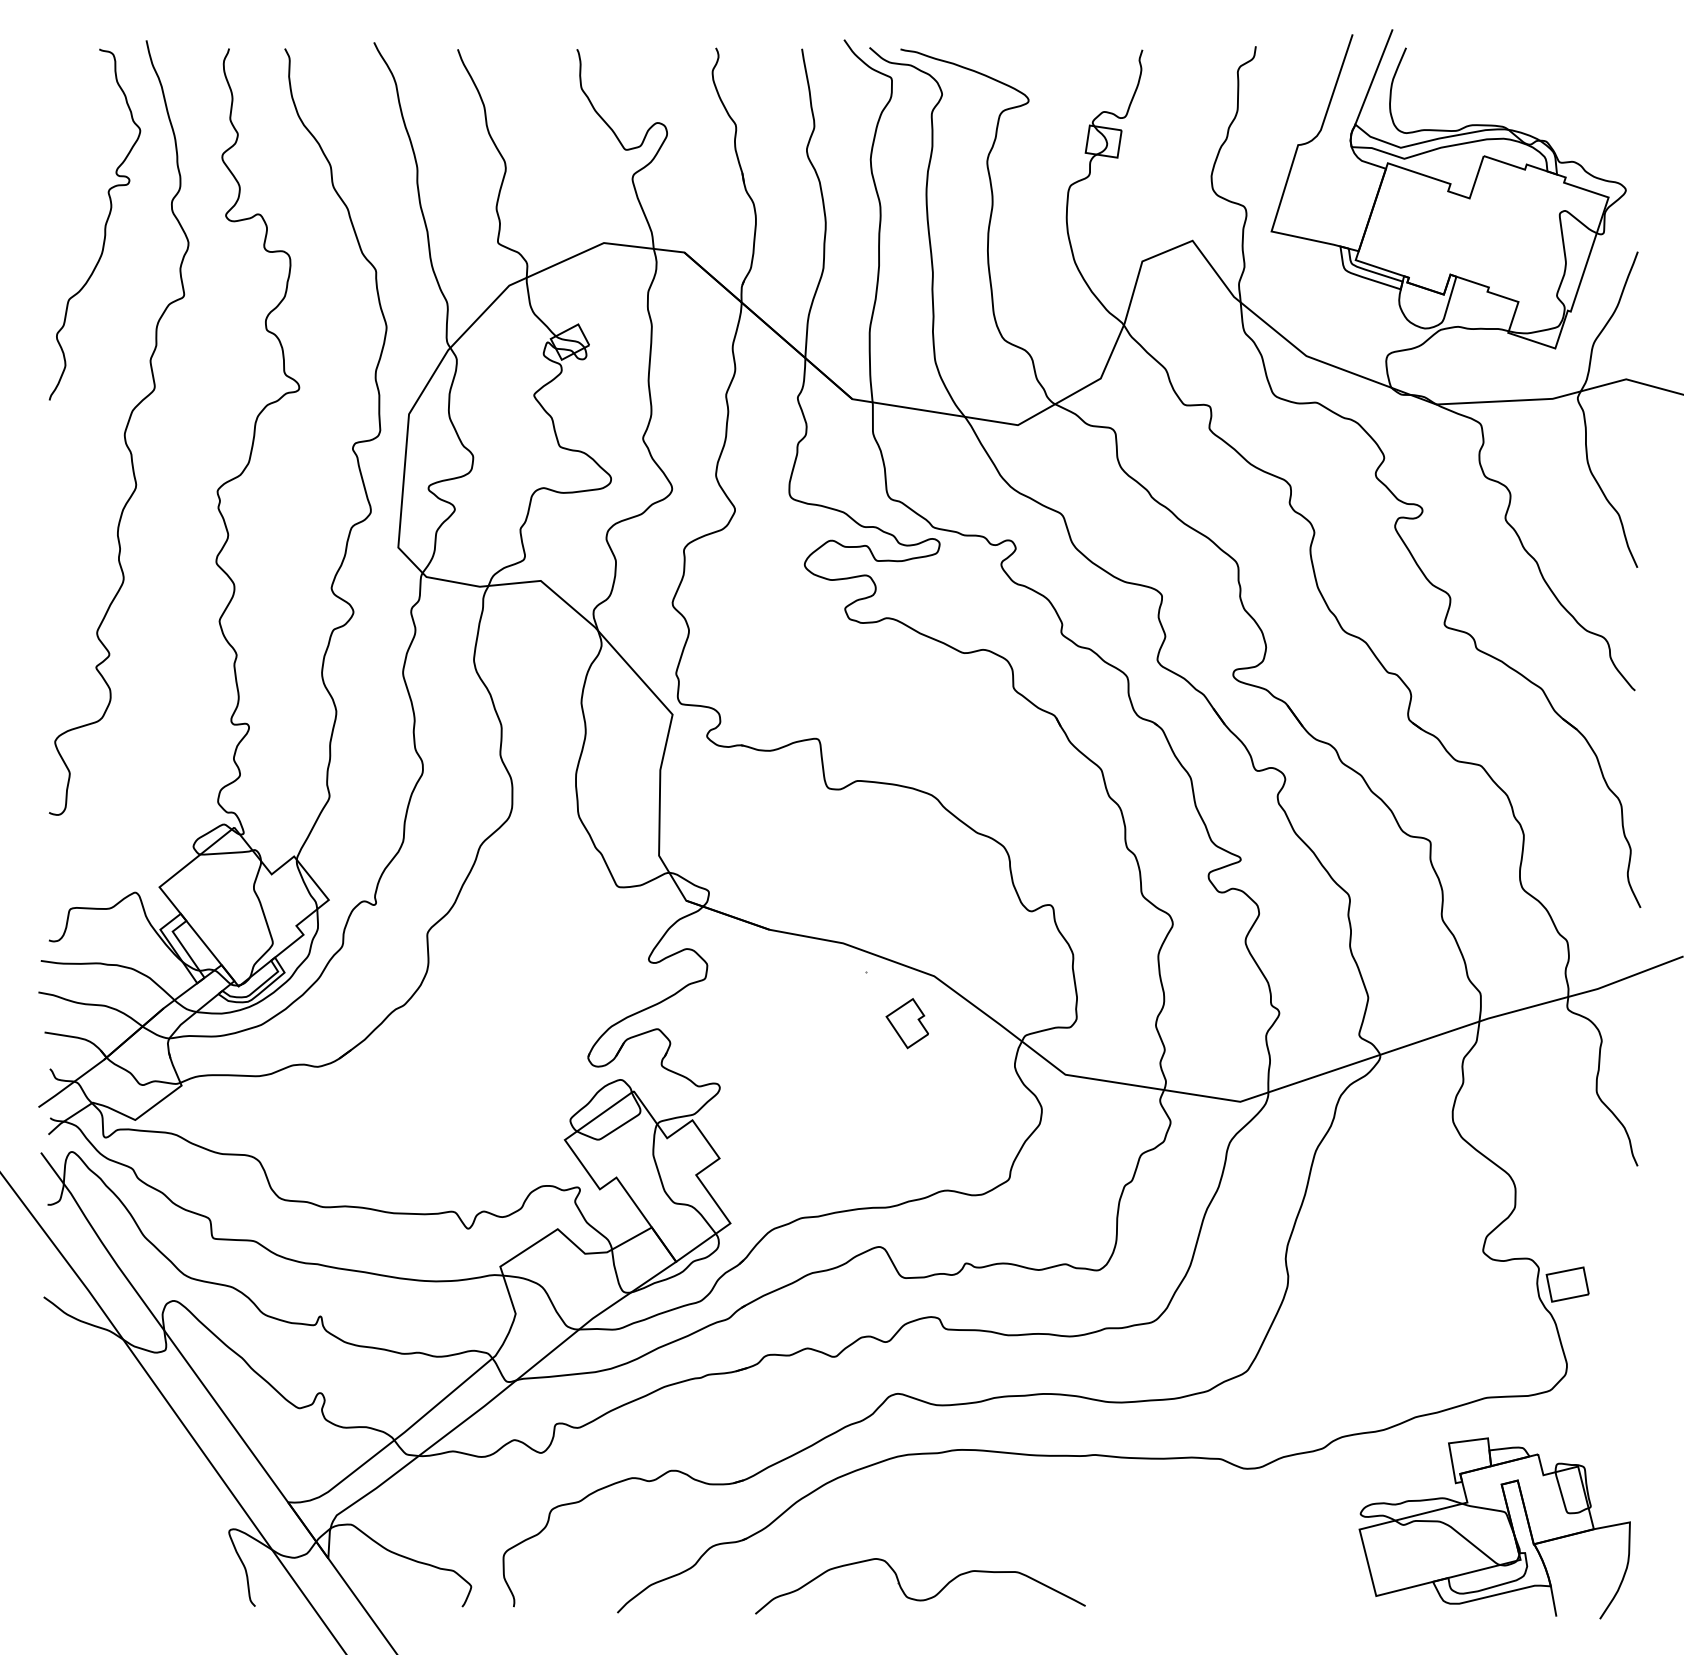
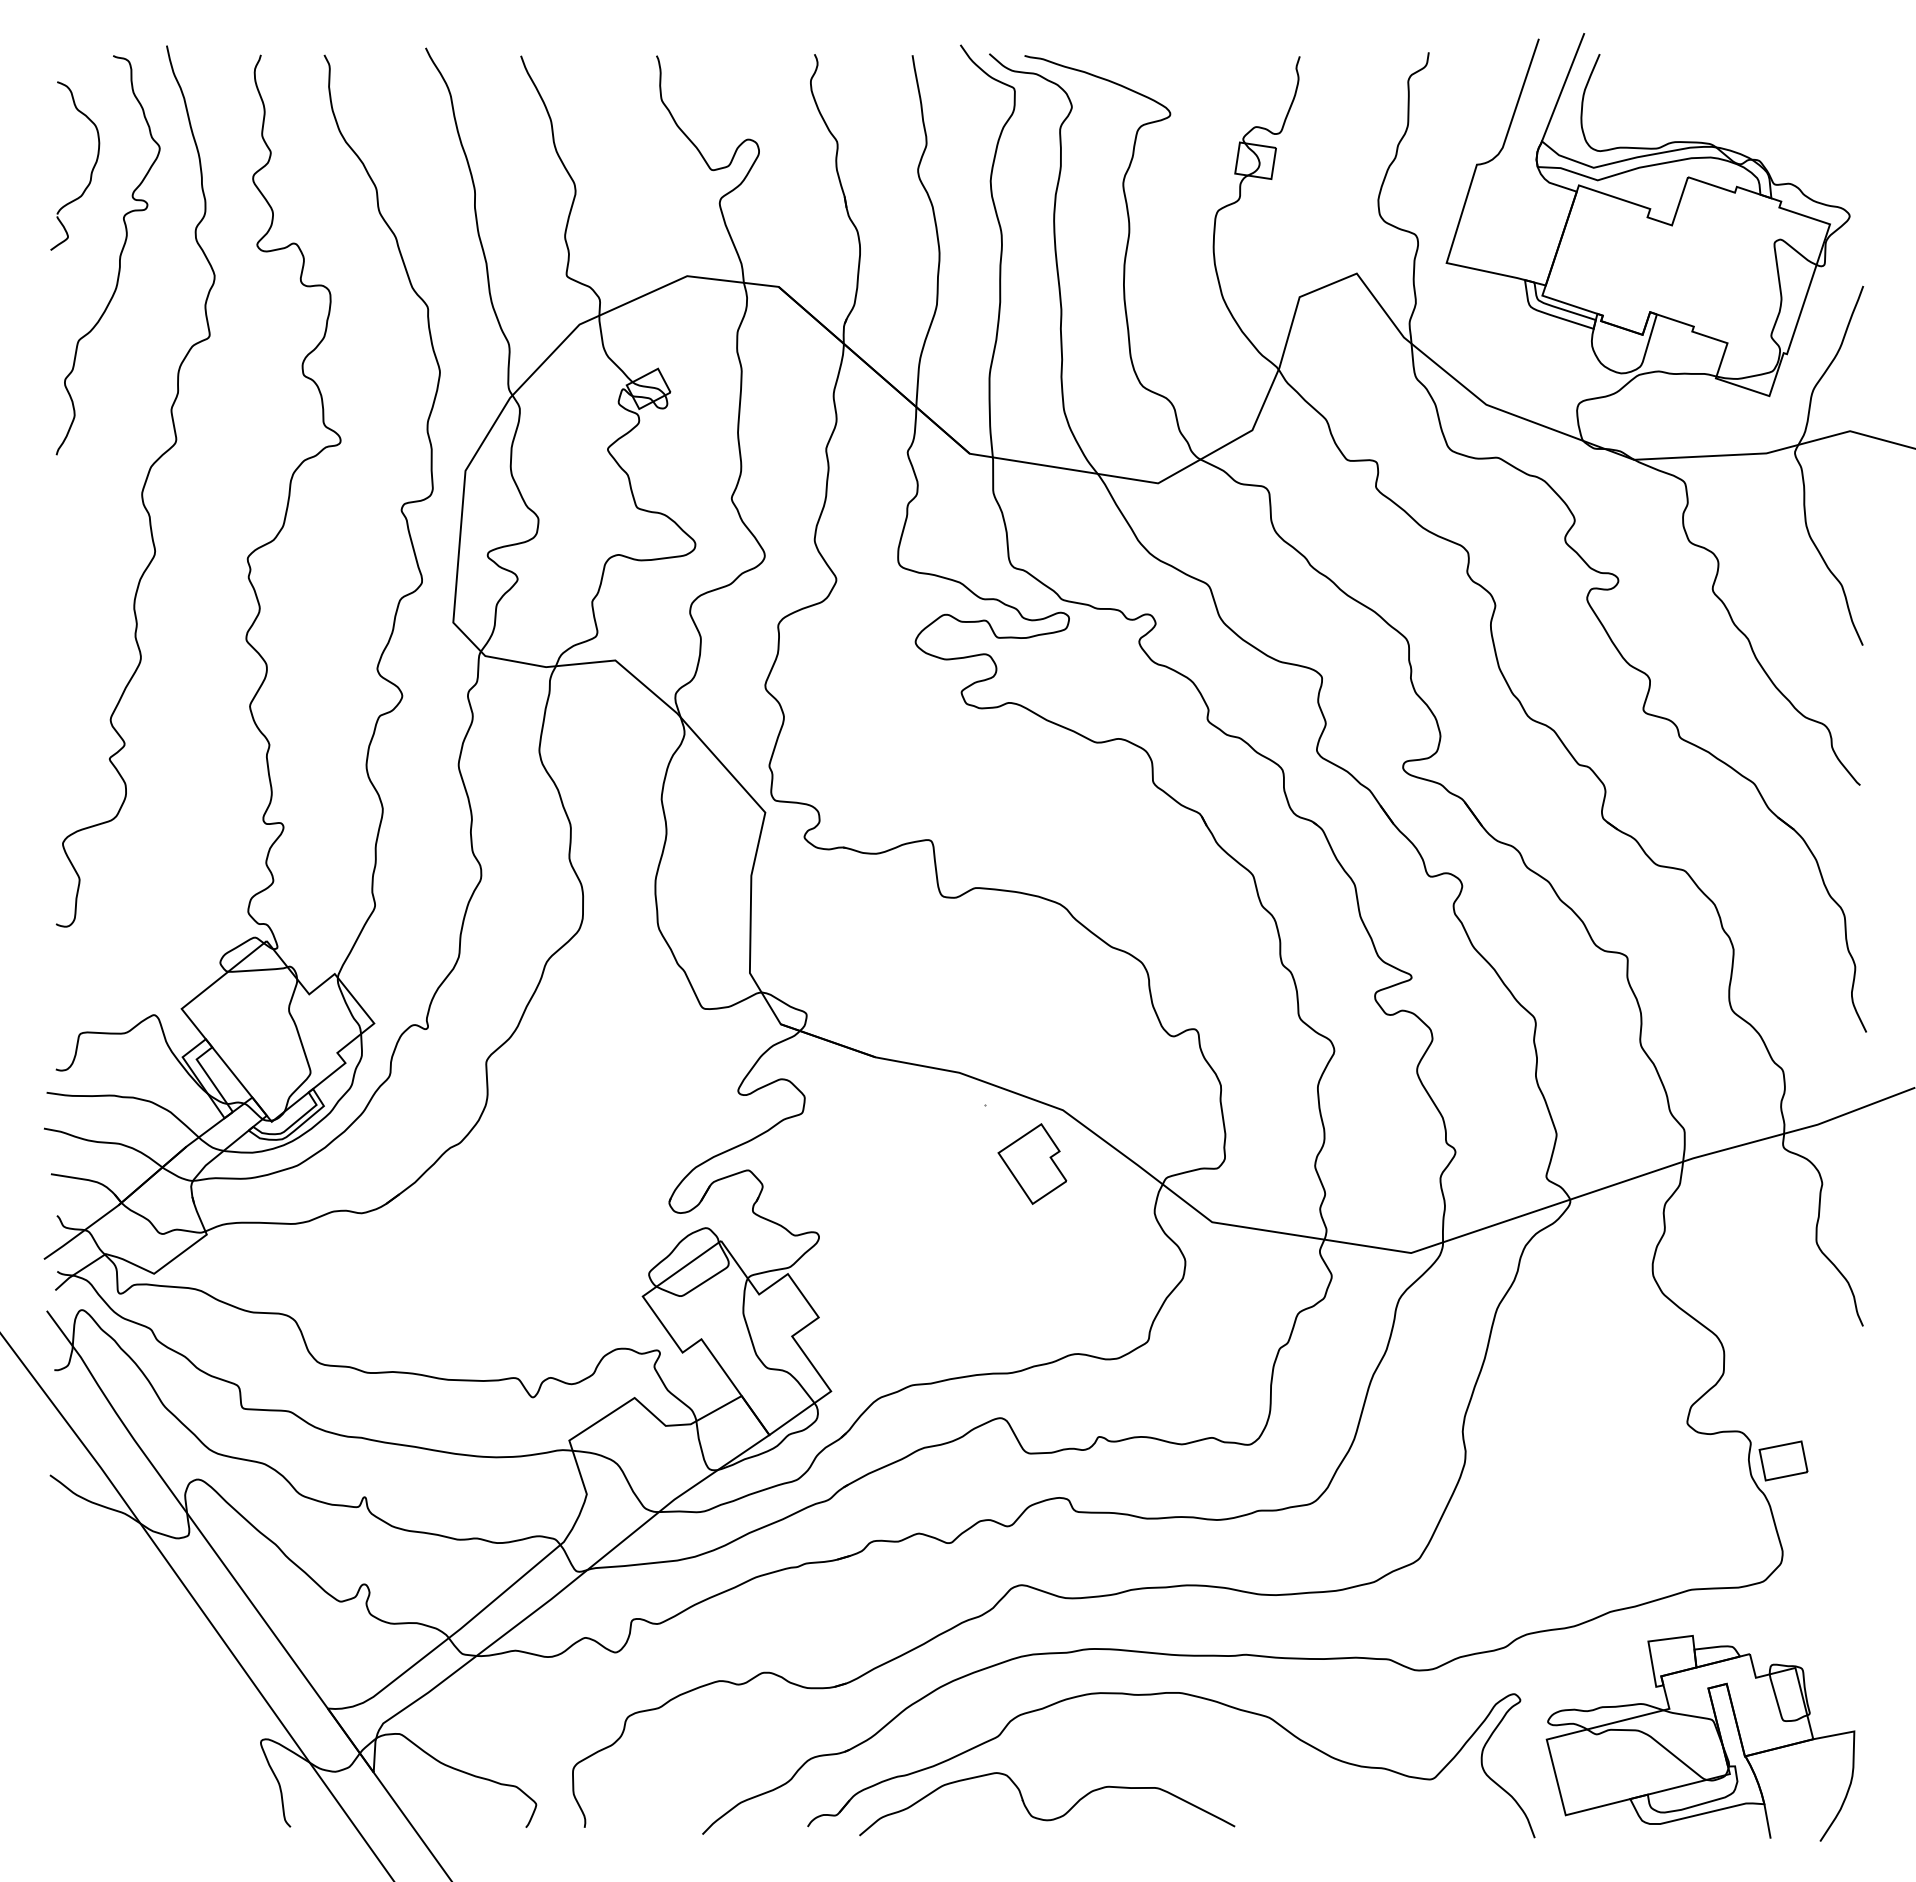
part: (80, 150) -> (91, 170), added
part: (907, 1023) -> (1032, 1163), size x1.43
part: (1022, 1489) -> (1163, 1694), added

